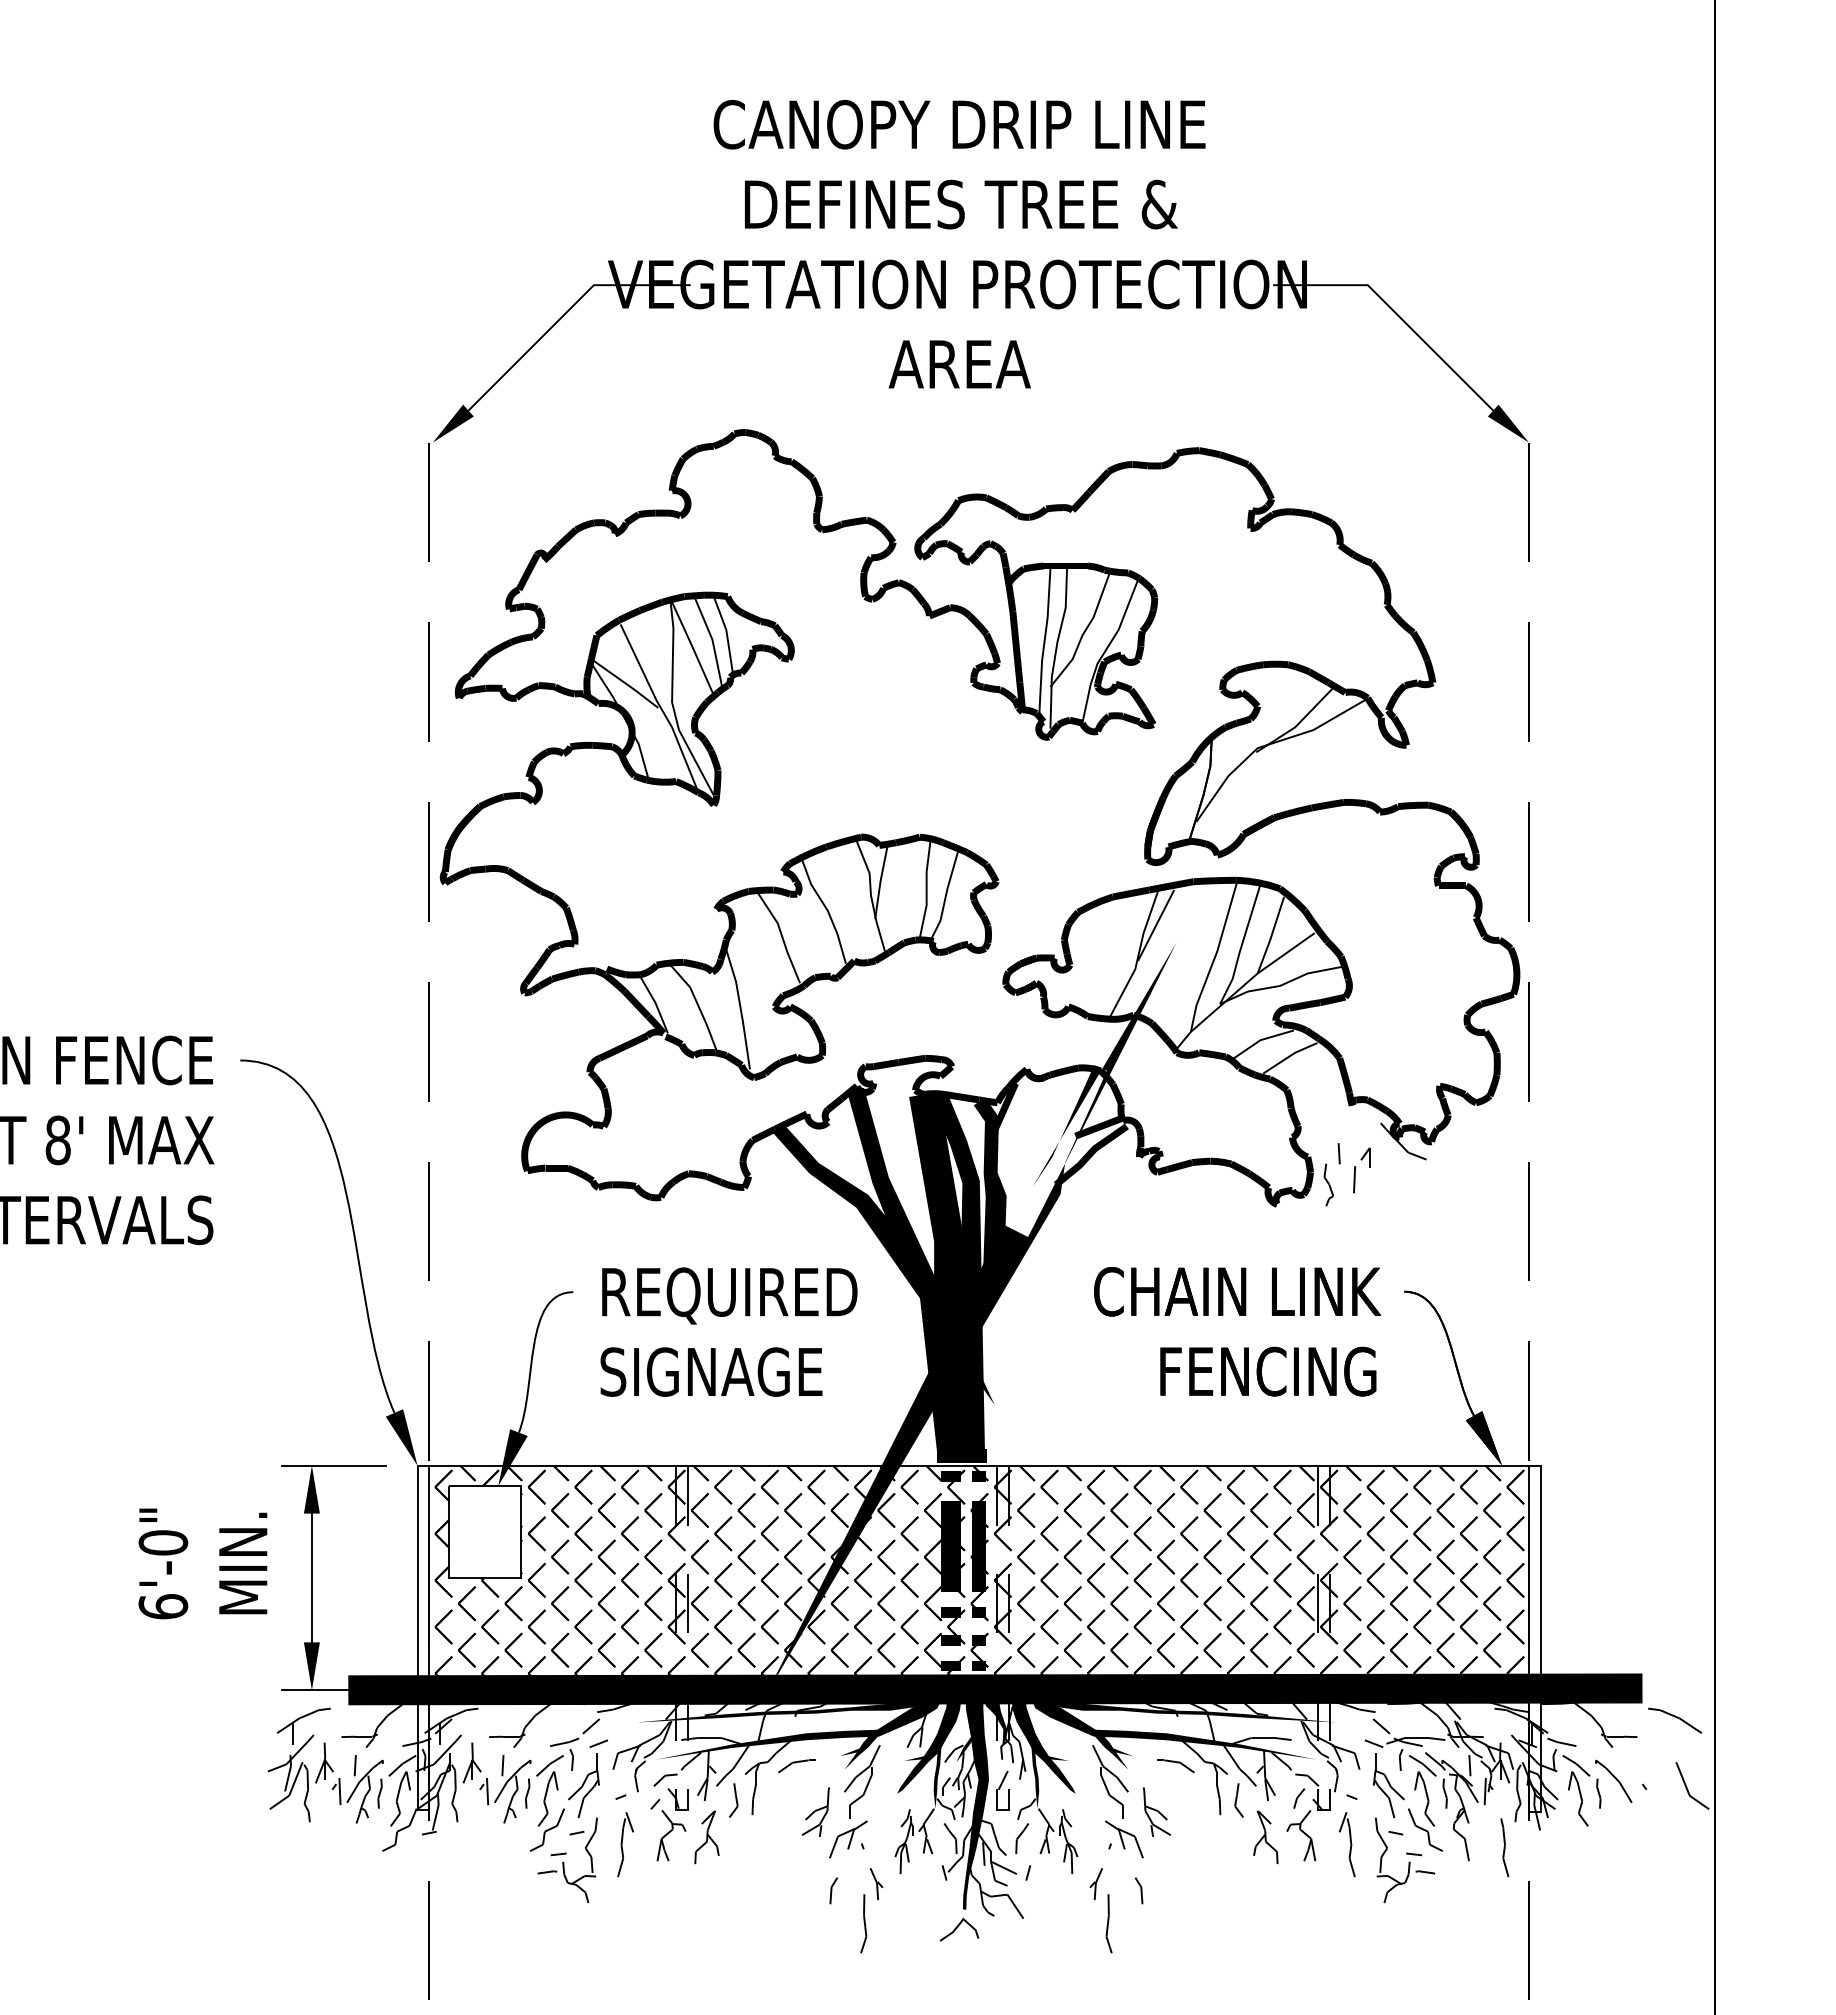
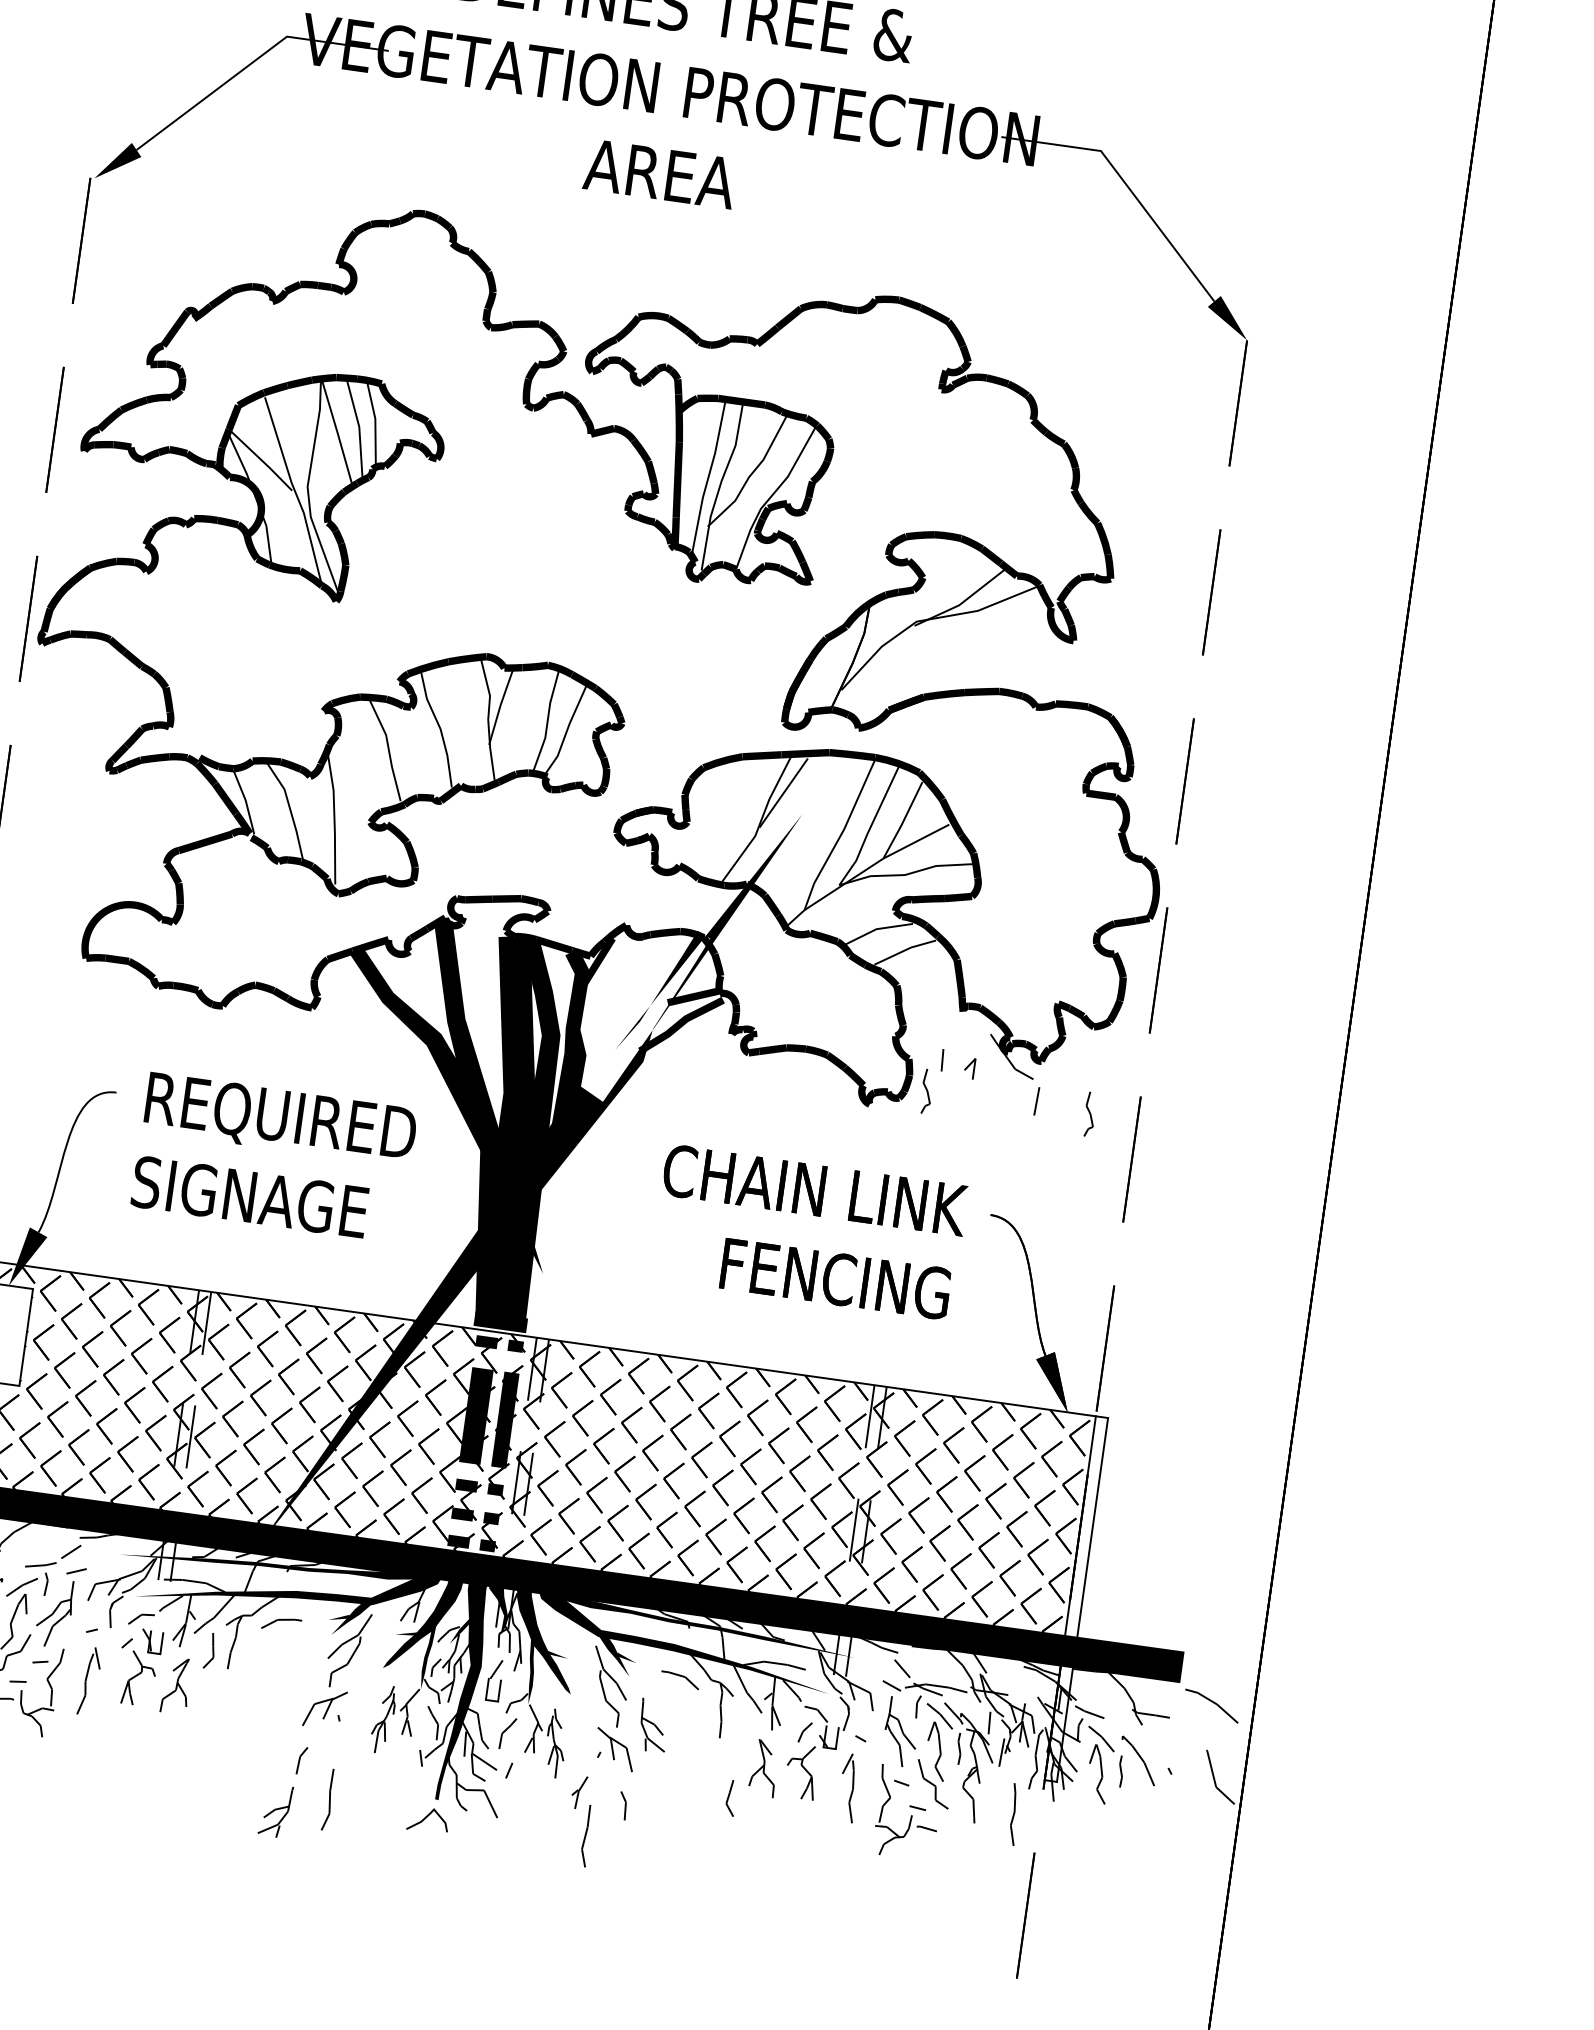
line: (1354, 1179) -> (1036, 1101), moved
curve: (1483, 1184) -> (1089, 1113), added
line: (1237, 1799) -> (729, 1796), moved
part: (815, 1811) -> (275, 1810), moved
part: (876, 1884) -> (347, 1760), removed

